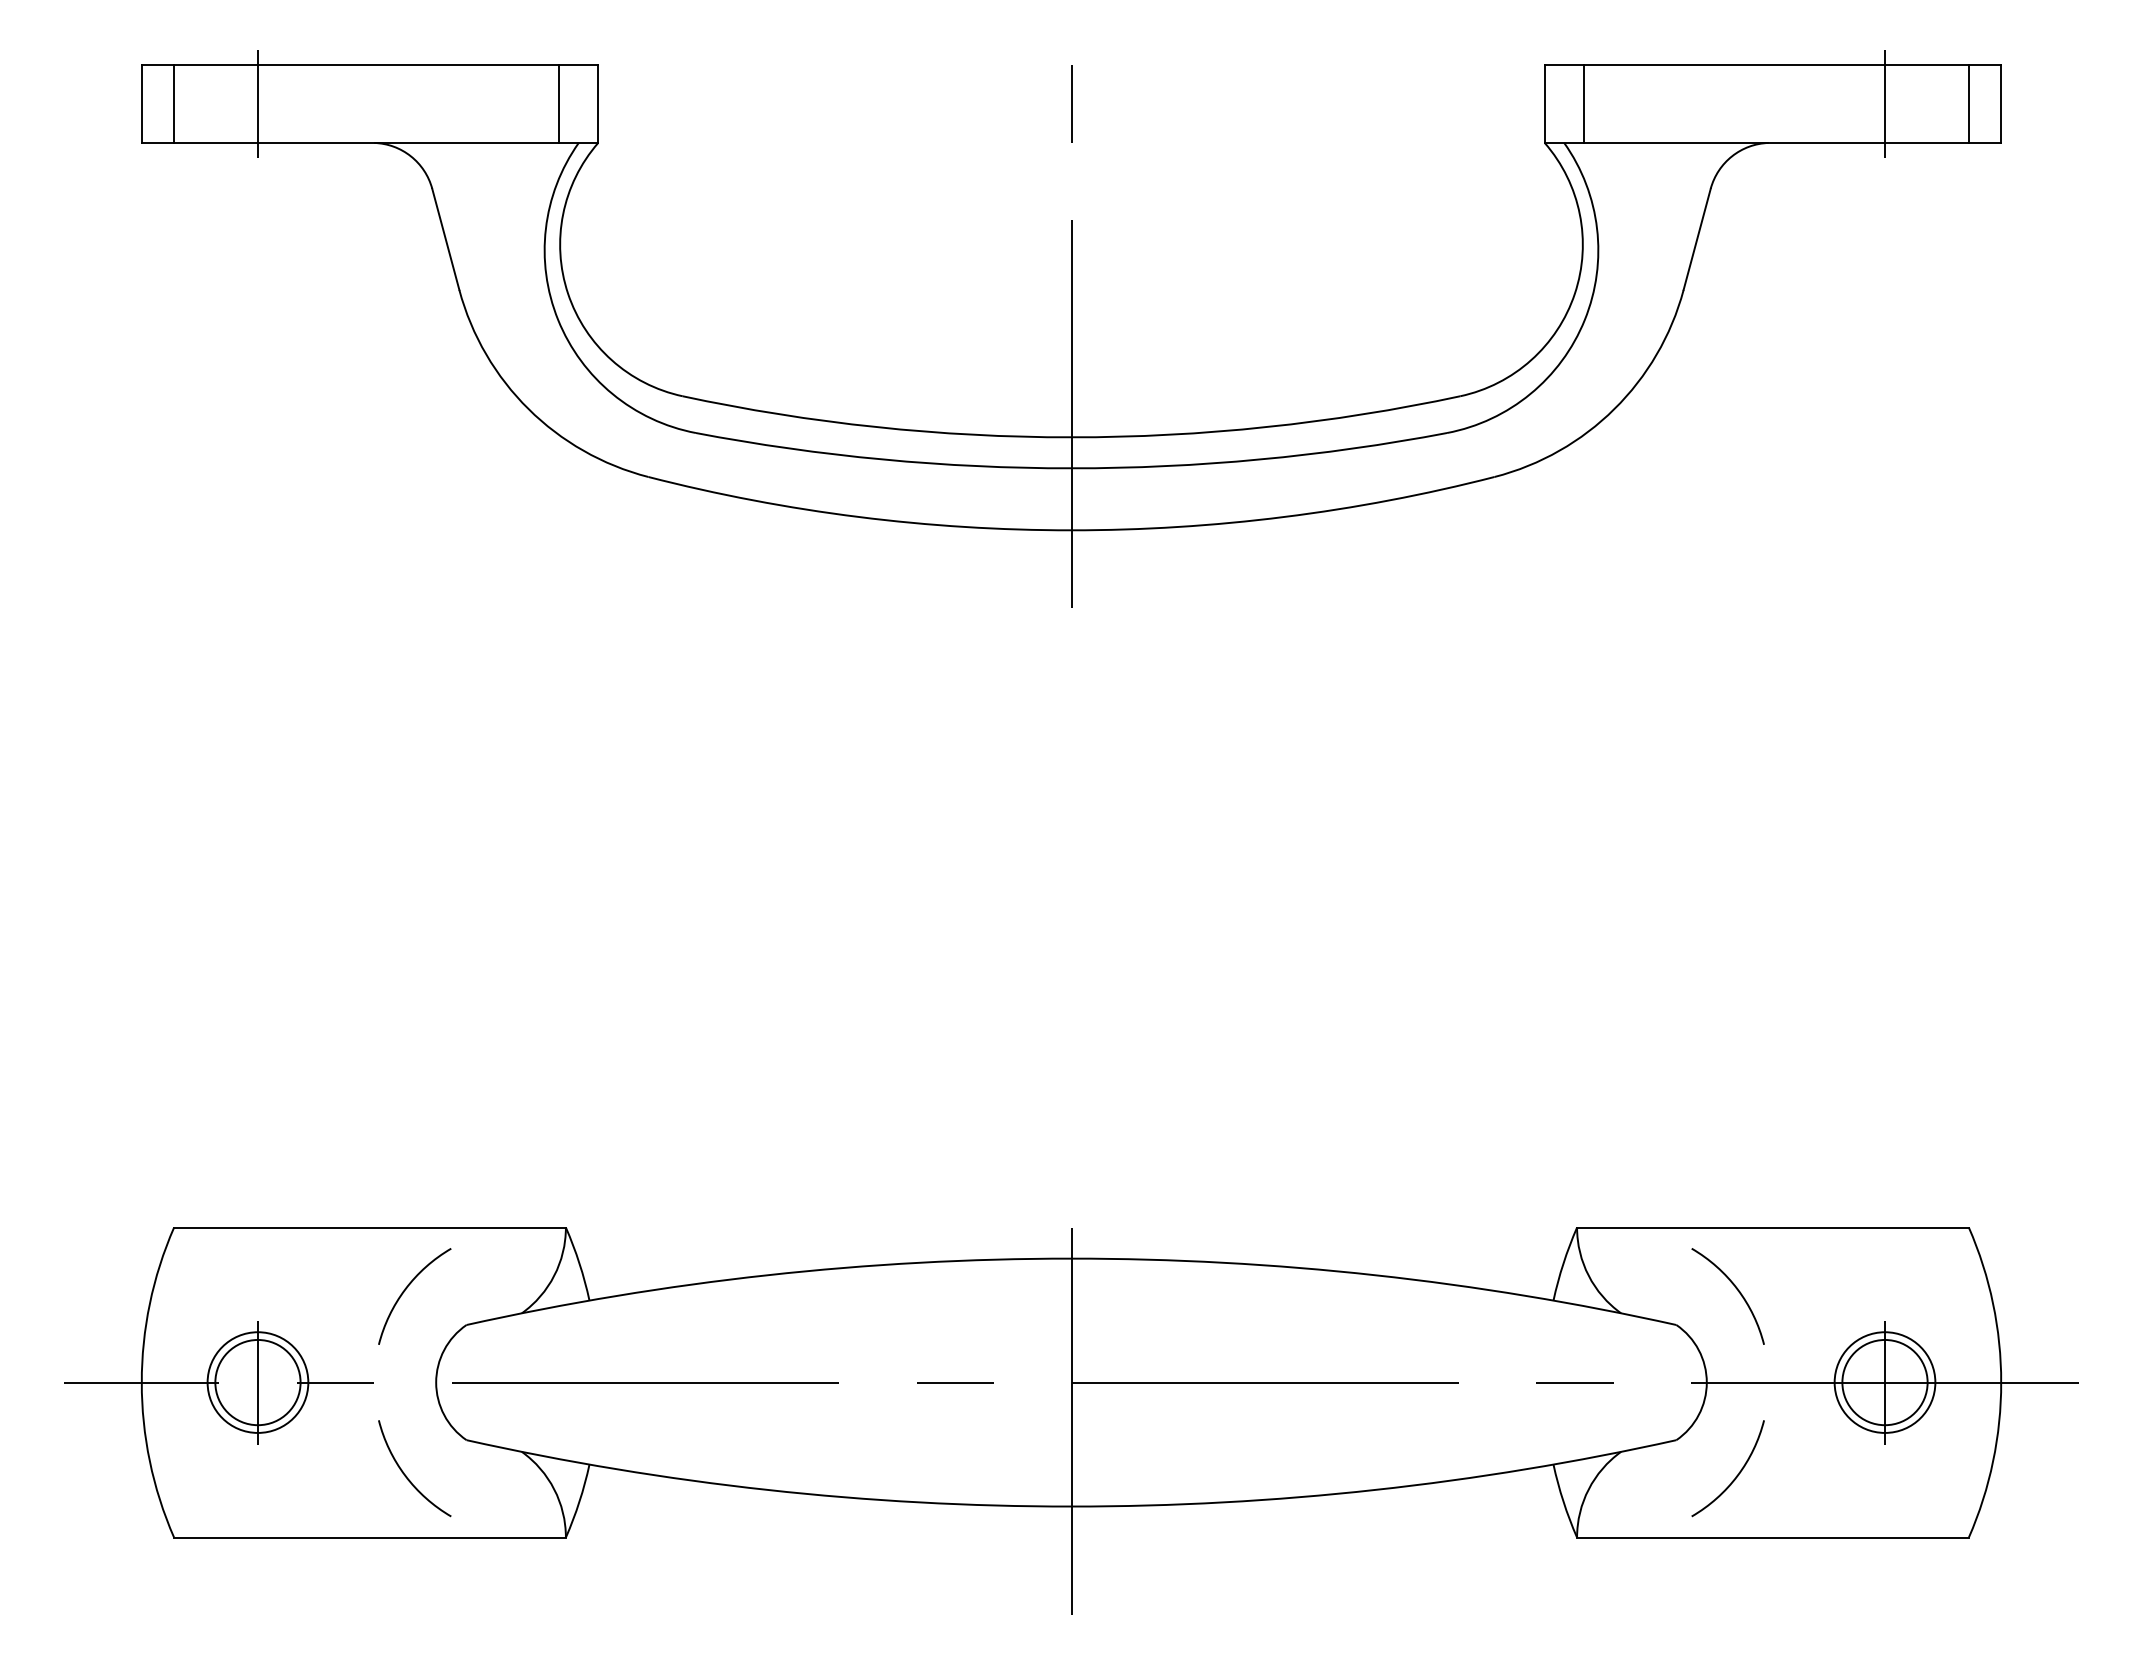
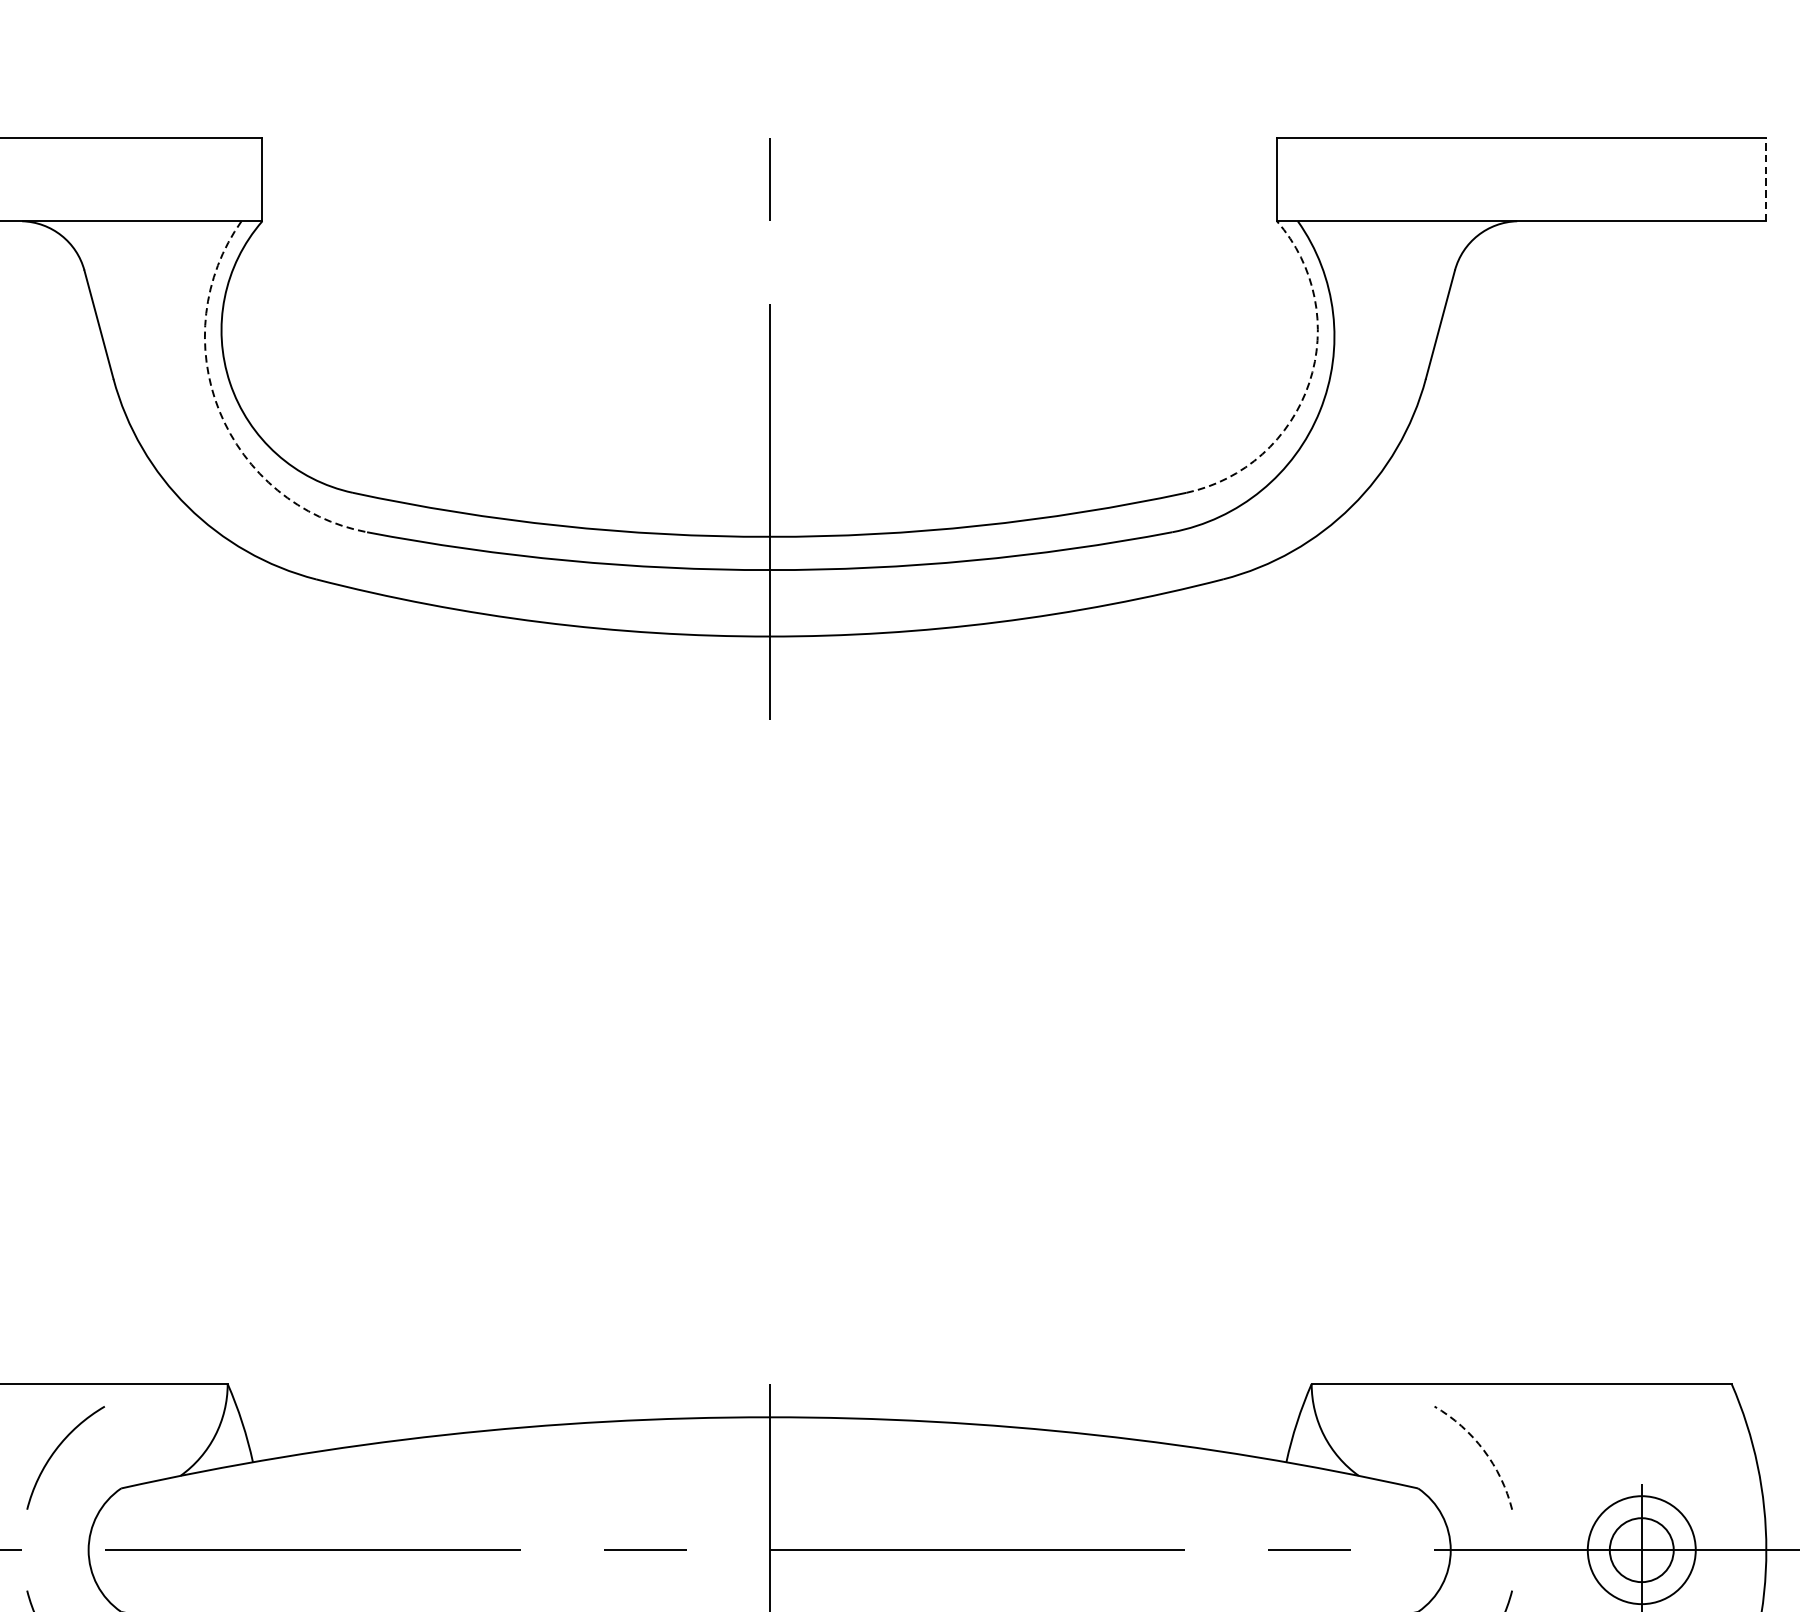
line: (558, 103) -> (219, 178), removed
line: (1584, 103) -> (1319, 178), removed
line: (1885, 103) -> (1642, 178), removed
line: (1968, 103) -> (1731, 178), removed
line: (2001, 104) -> (1766, 180), solid -> dashed
arc: (1574, 293) -> (1308, 382), solid -> dashed
arc: (558, 319) -> (219, 410), solid -> dashed
arc: (1737, 1289) -> (1483, 1450), solid -> dashed
circle: (1884, 1382) -> (1641, 1550), size x0.7

